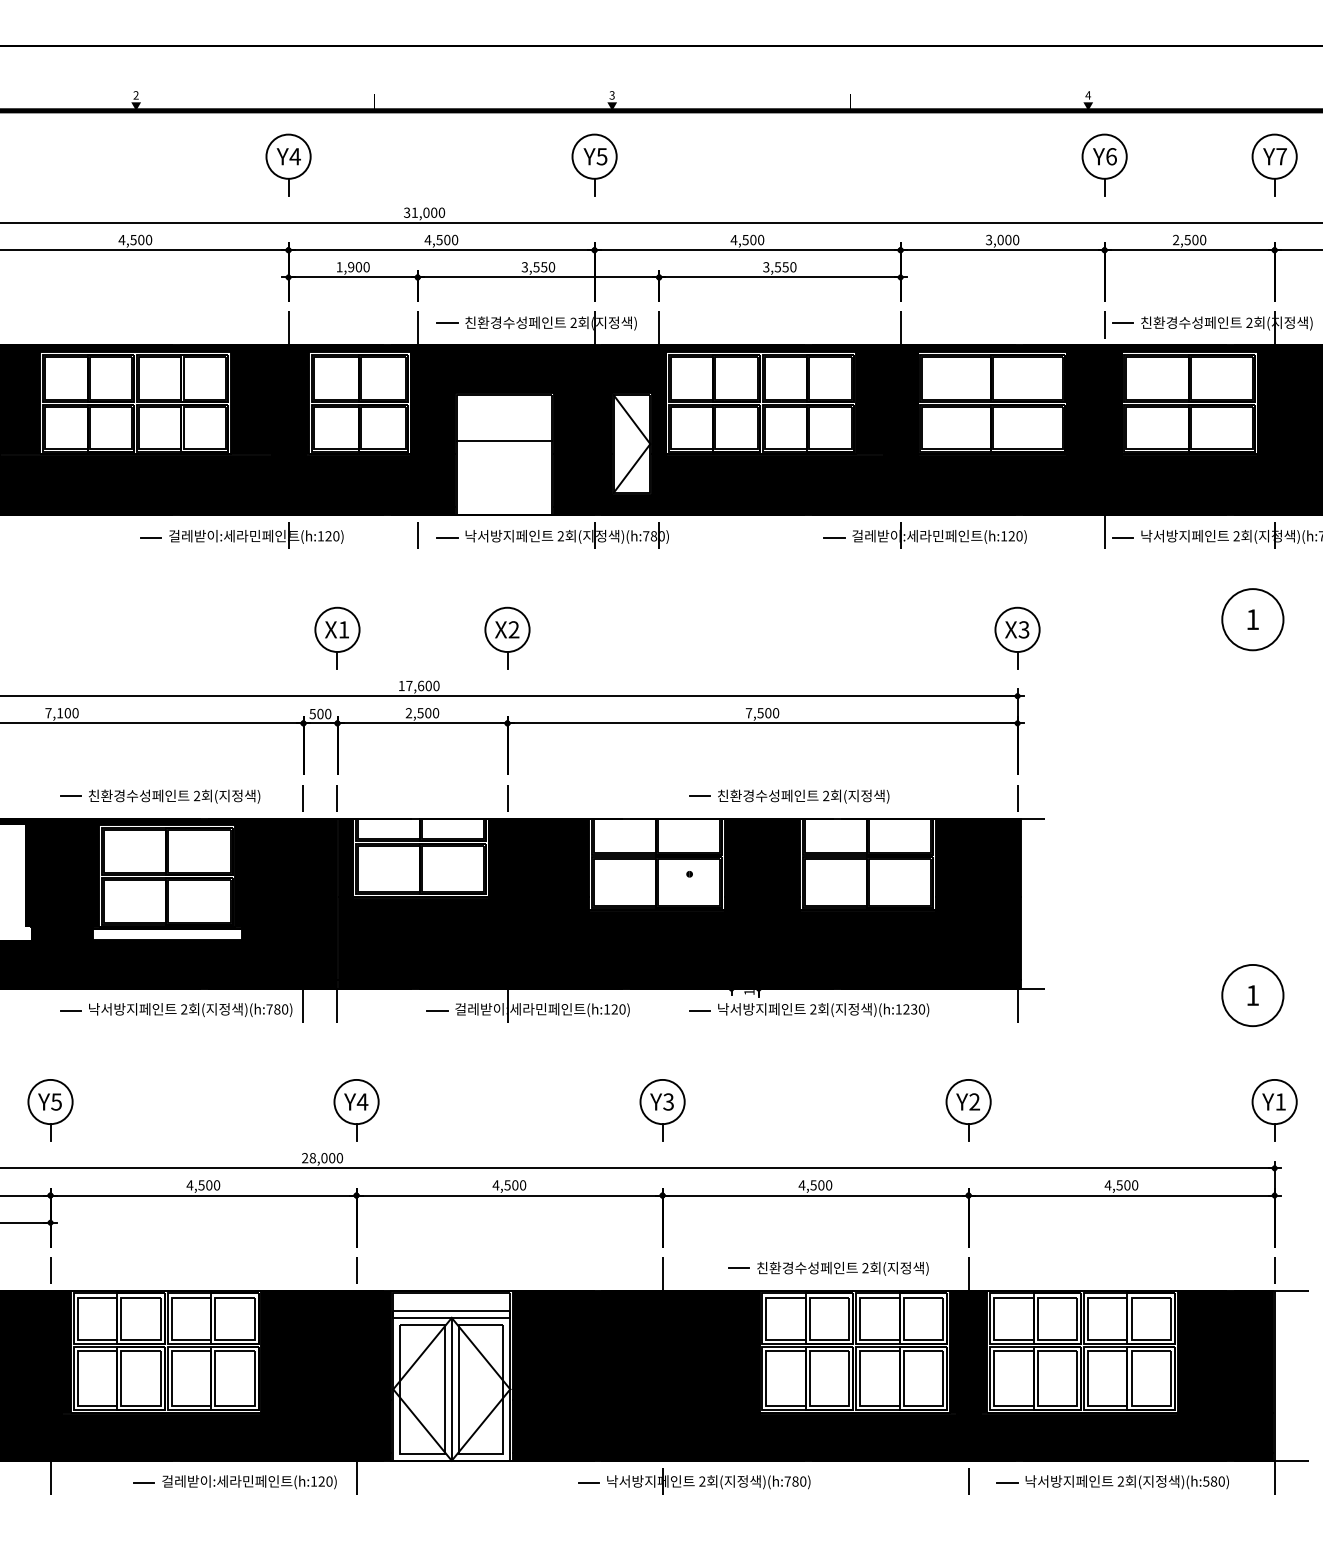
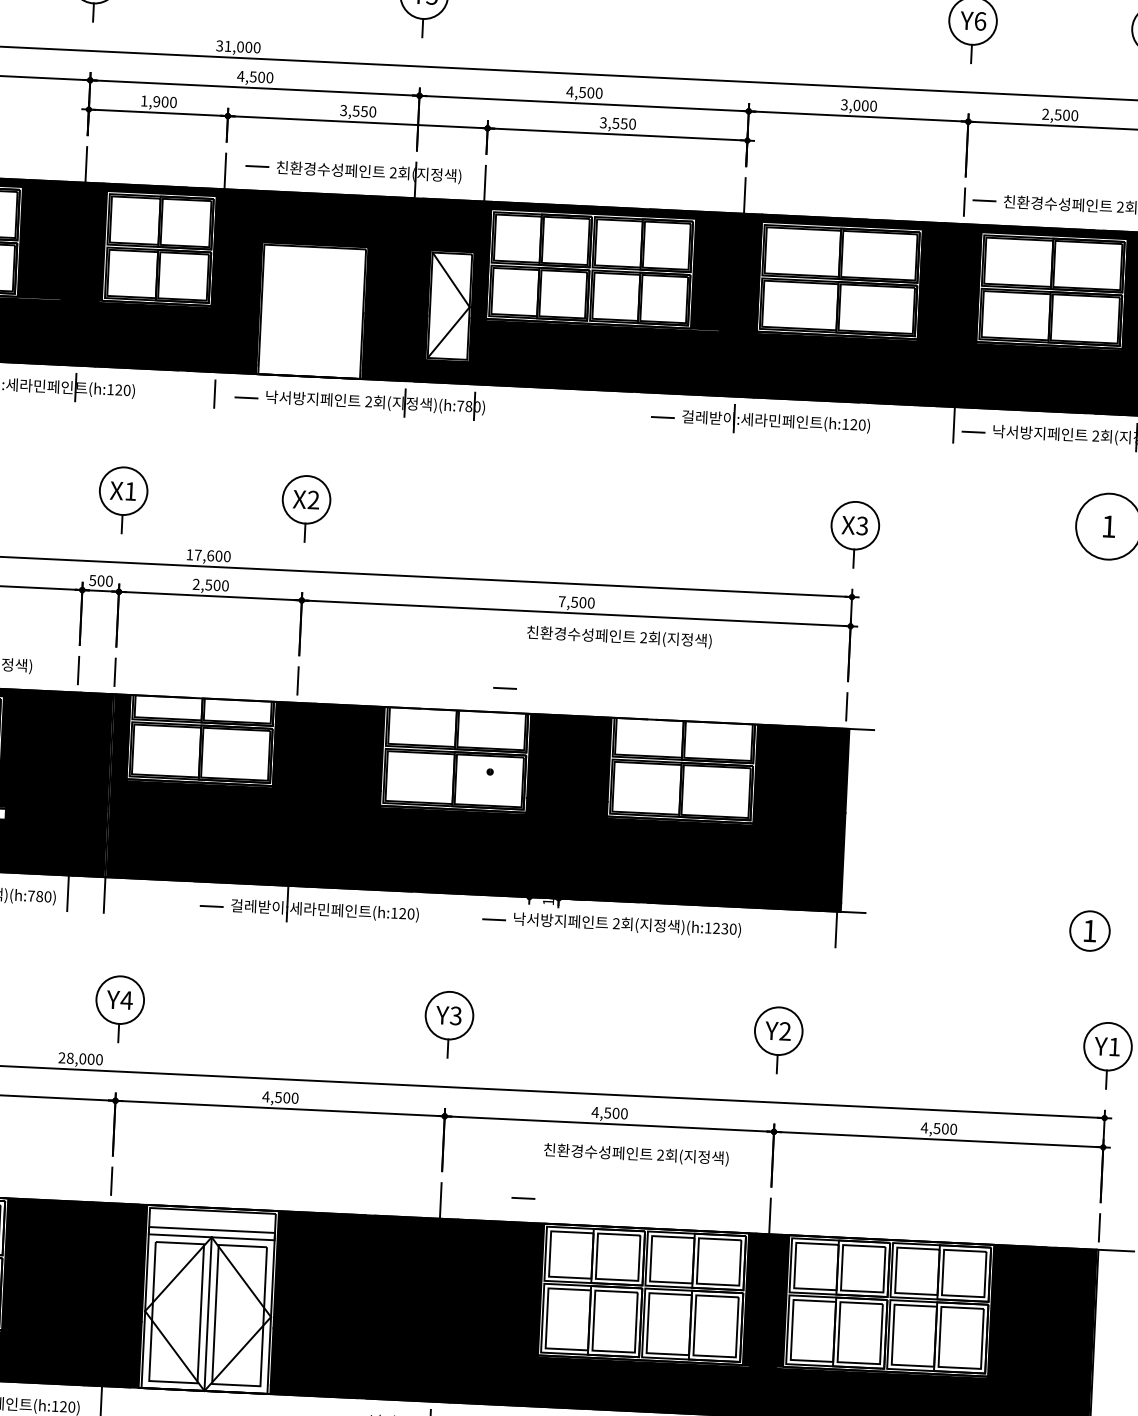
line: (504, 440) -> (312, 295), removed
text: (803, 796) -> (619, 637), moved
circle: (1252, 995) -> (1089, 931), size x0.6
text: (842, 1268) -> (635, 1154), moved

